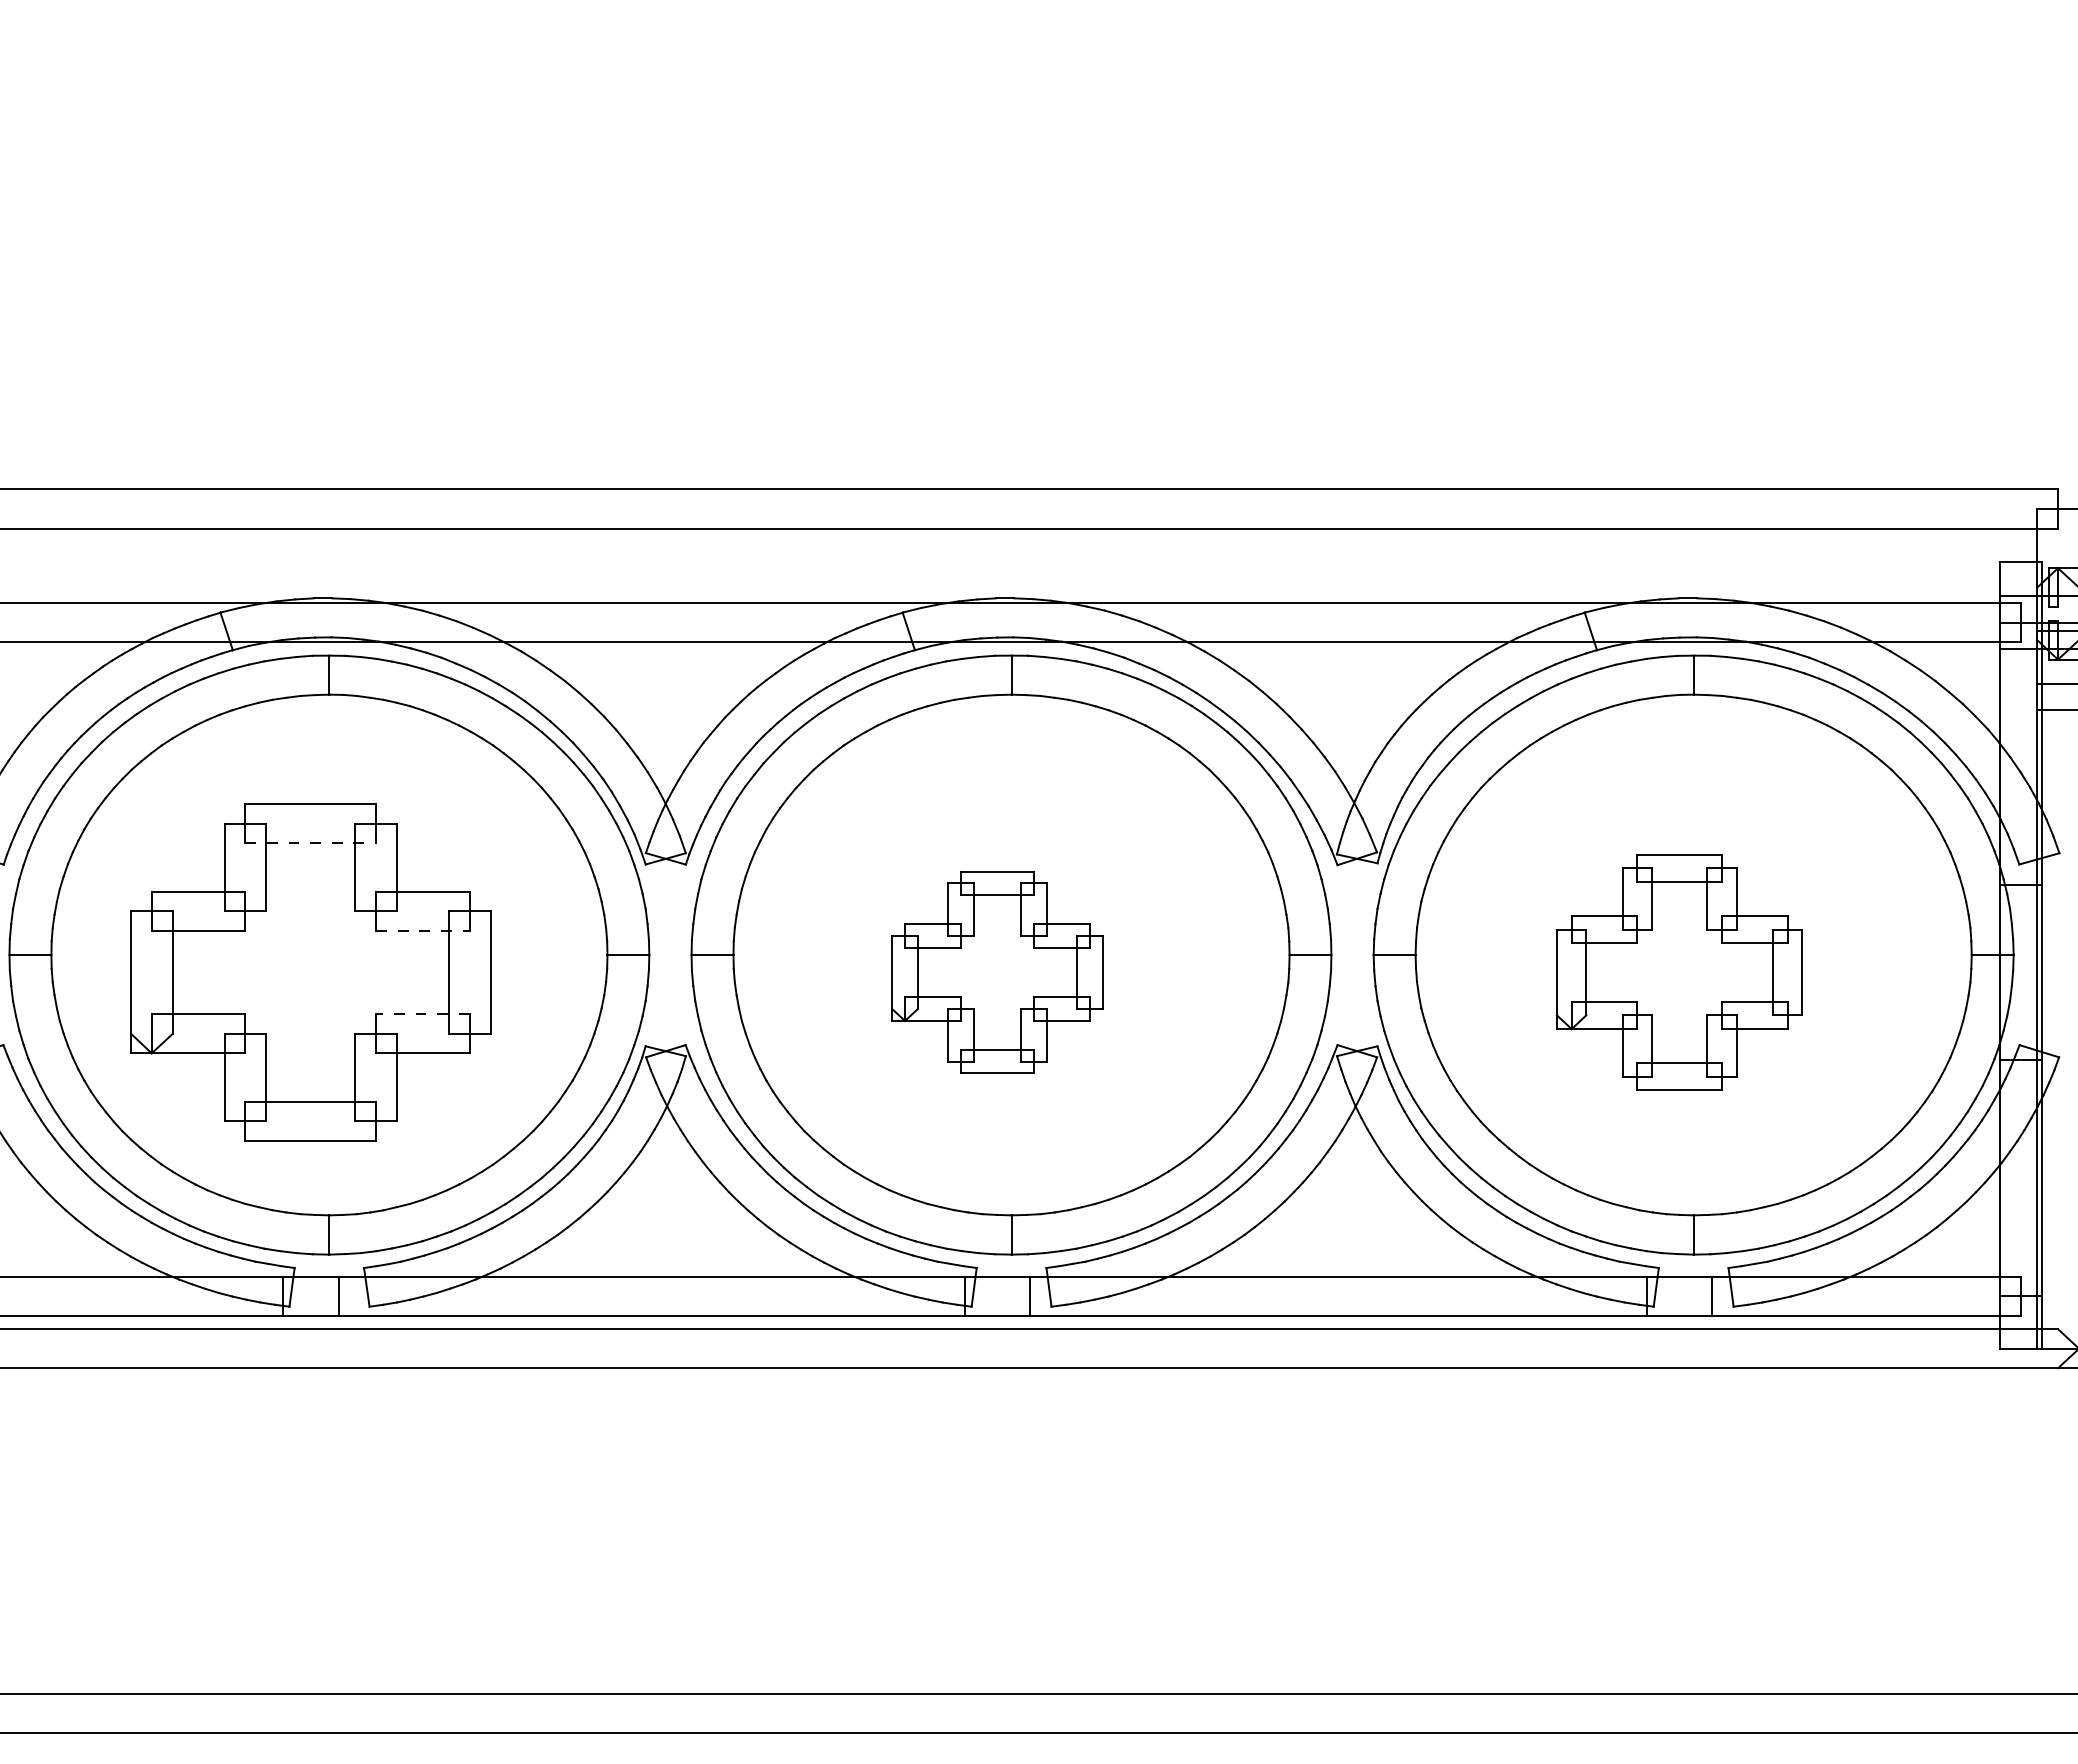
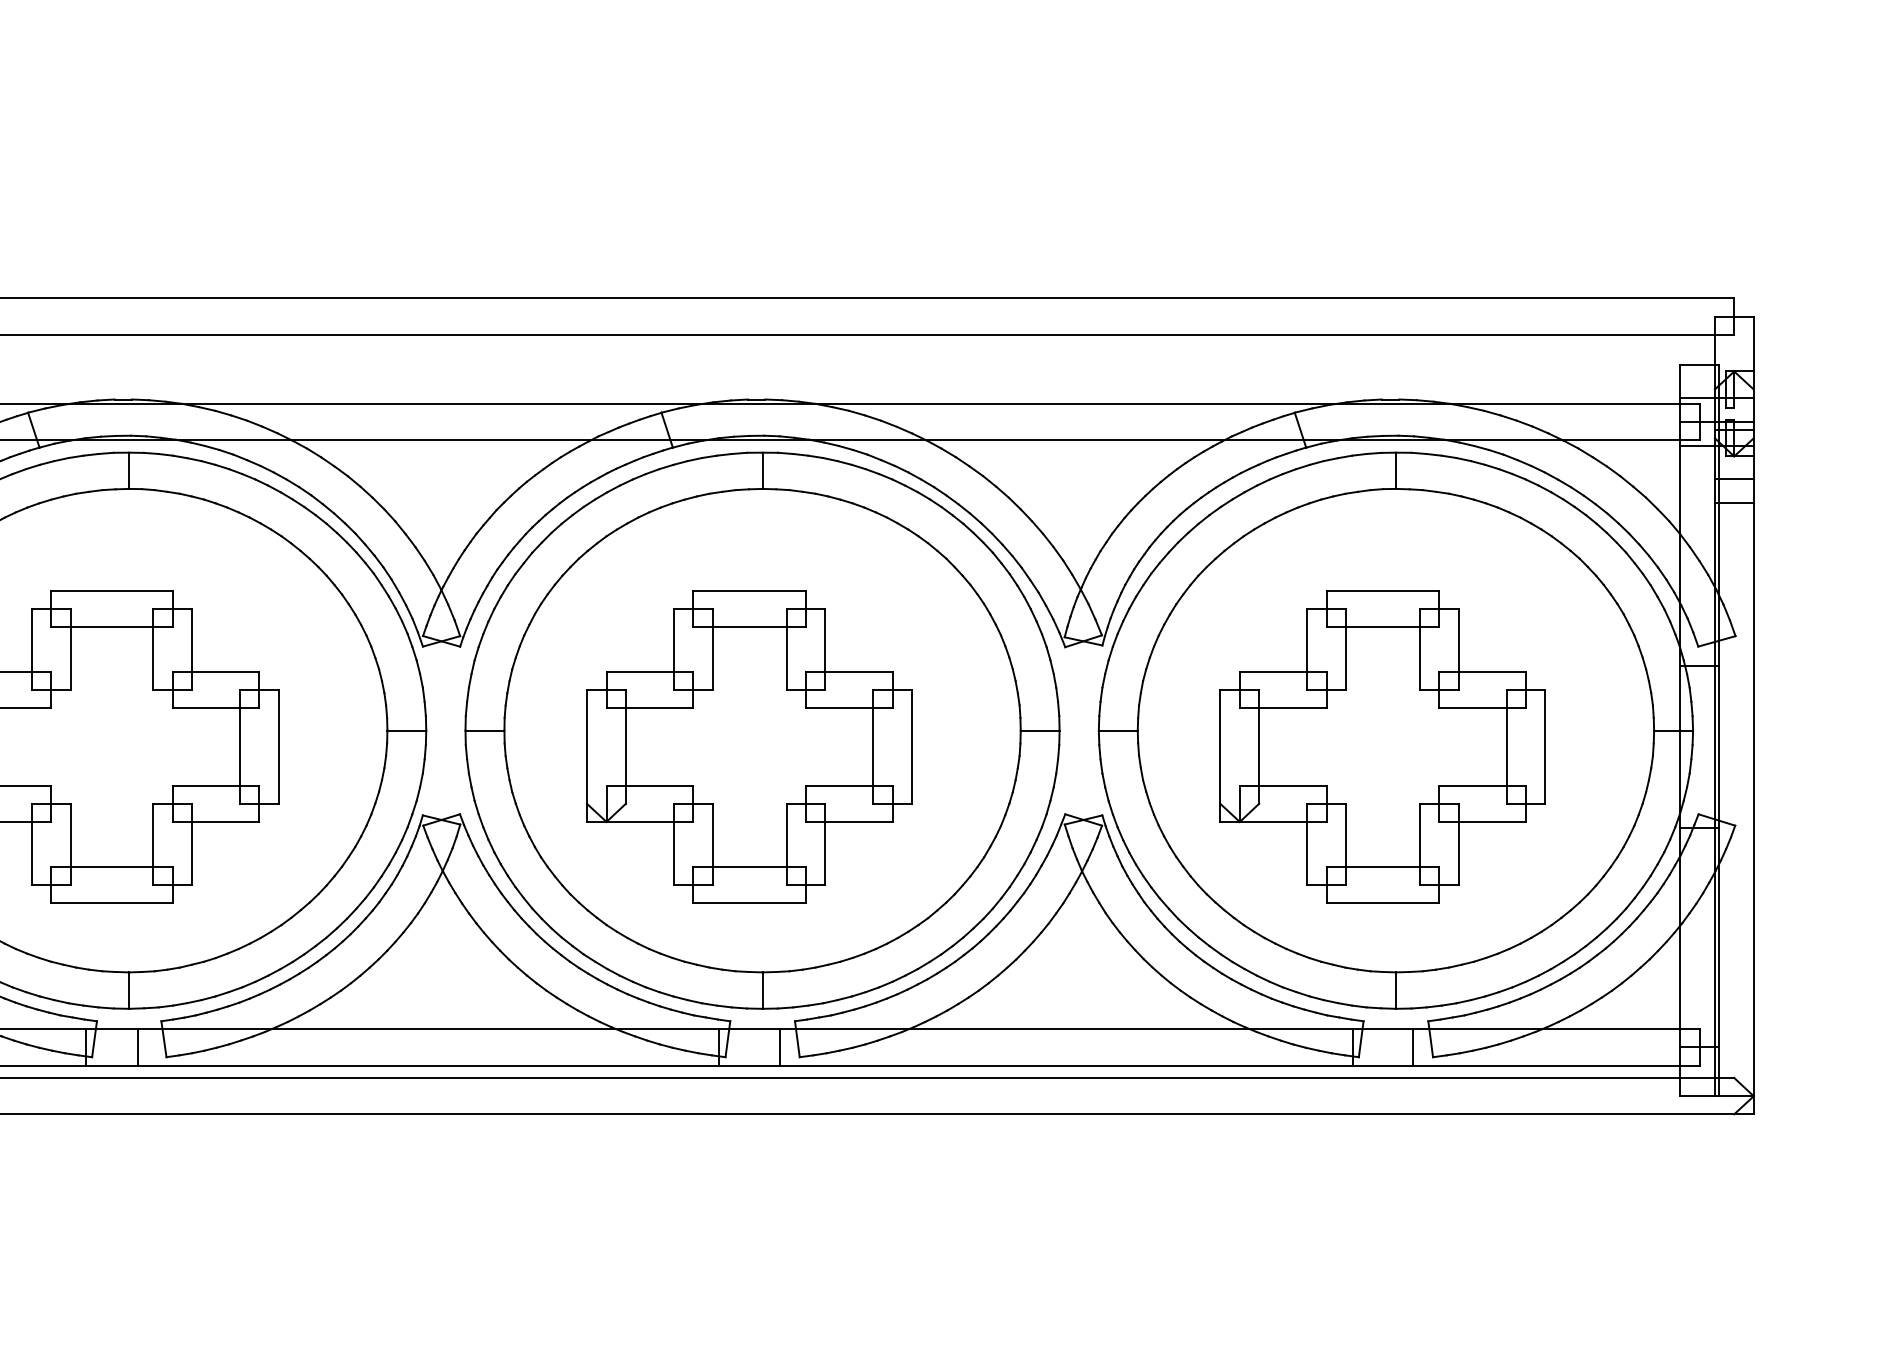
line: (311, 843) -> (112, 627), dashed -> solid
line: (422, 930) -> (215, 707), dashed -> solid
part: (997, 972) -> (749, 746), size x1.67
part: (1679, 972) -> (1382, 746), size x1.43
line: (422, 1014) -> (215, 785), dashed -> solid

